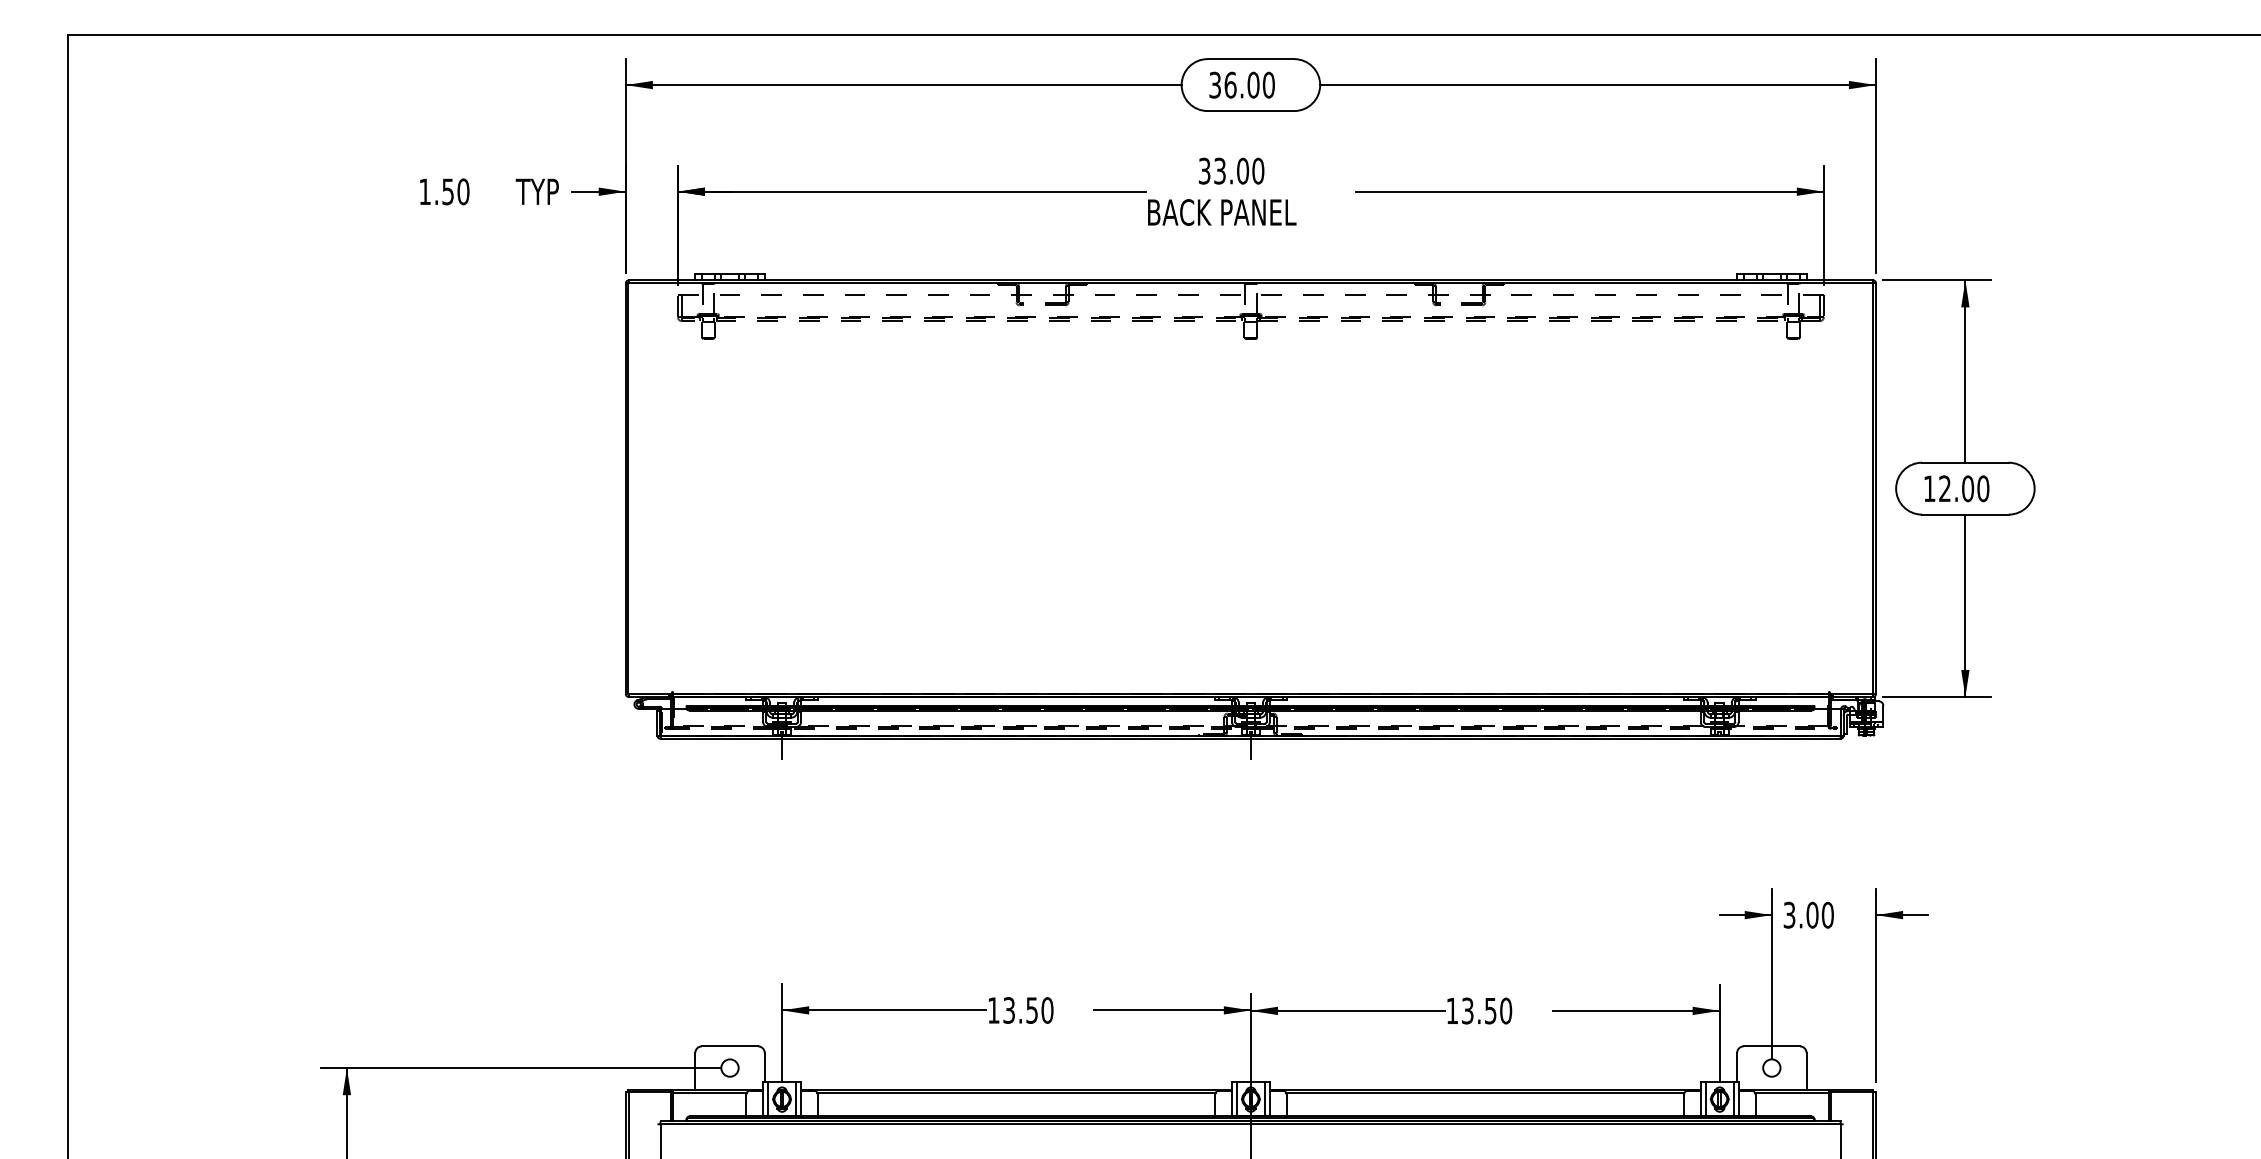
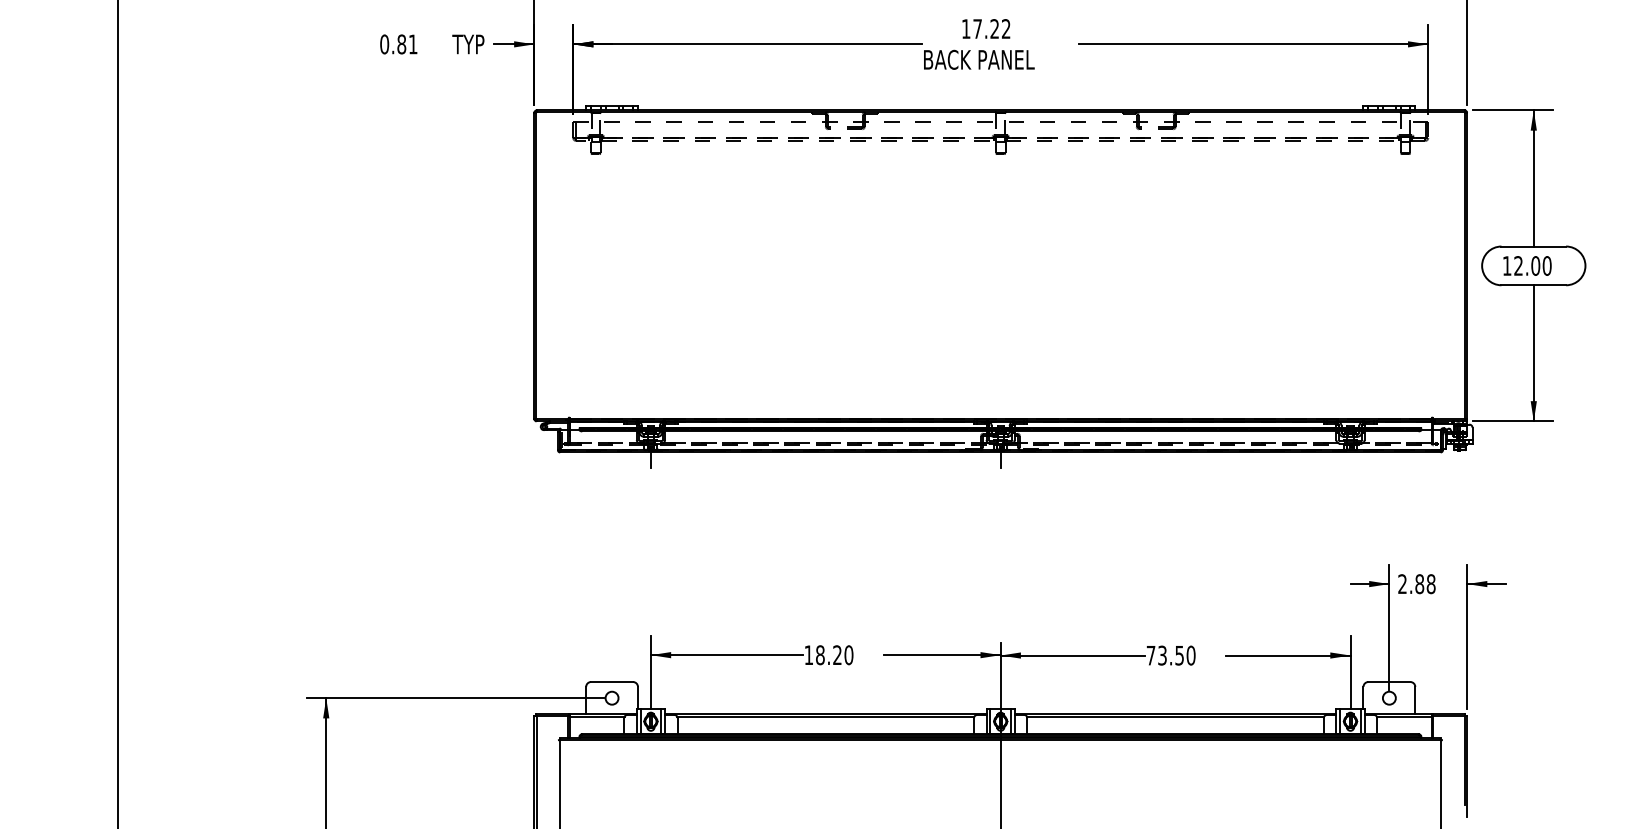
text: (1231, 170) -> (986, 28), 33.00 -> 17.22
text: (444, 191) -> (399, 44), 1.50 -> 0.81
text: (1808, 915) -> (1416, 584), 3.00 -> 2.88
text: (1020, 1010) -> (828, 655), 13.50 -> 18.20
text: (1452, 1010) -> (1151, 655), 13.50 -> 73.50

